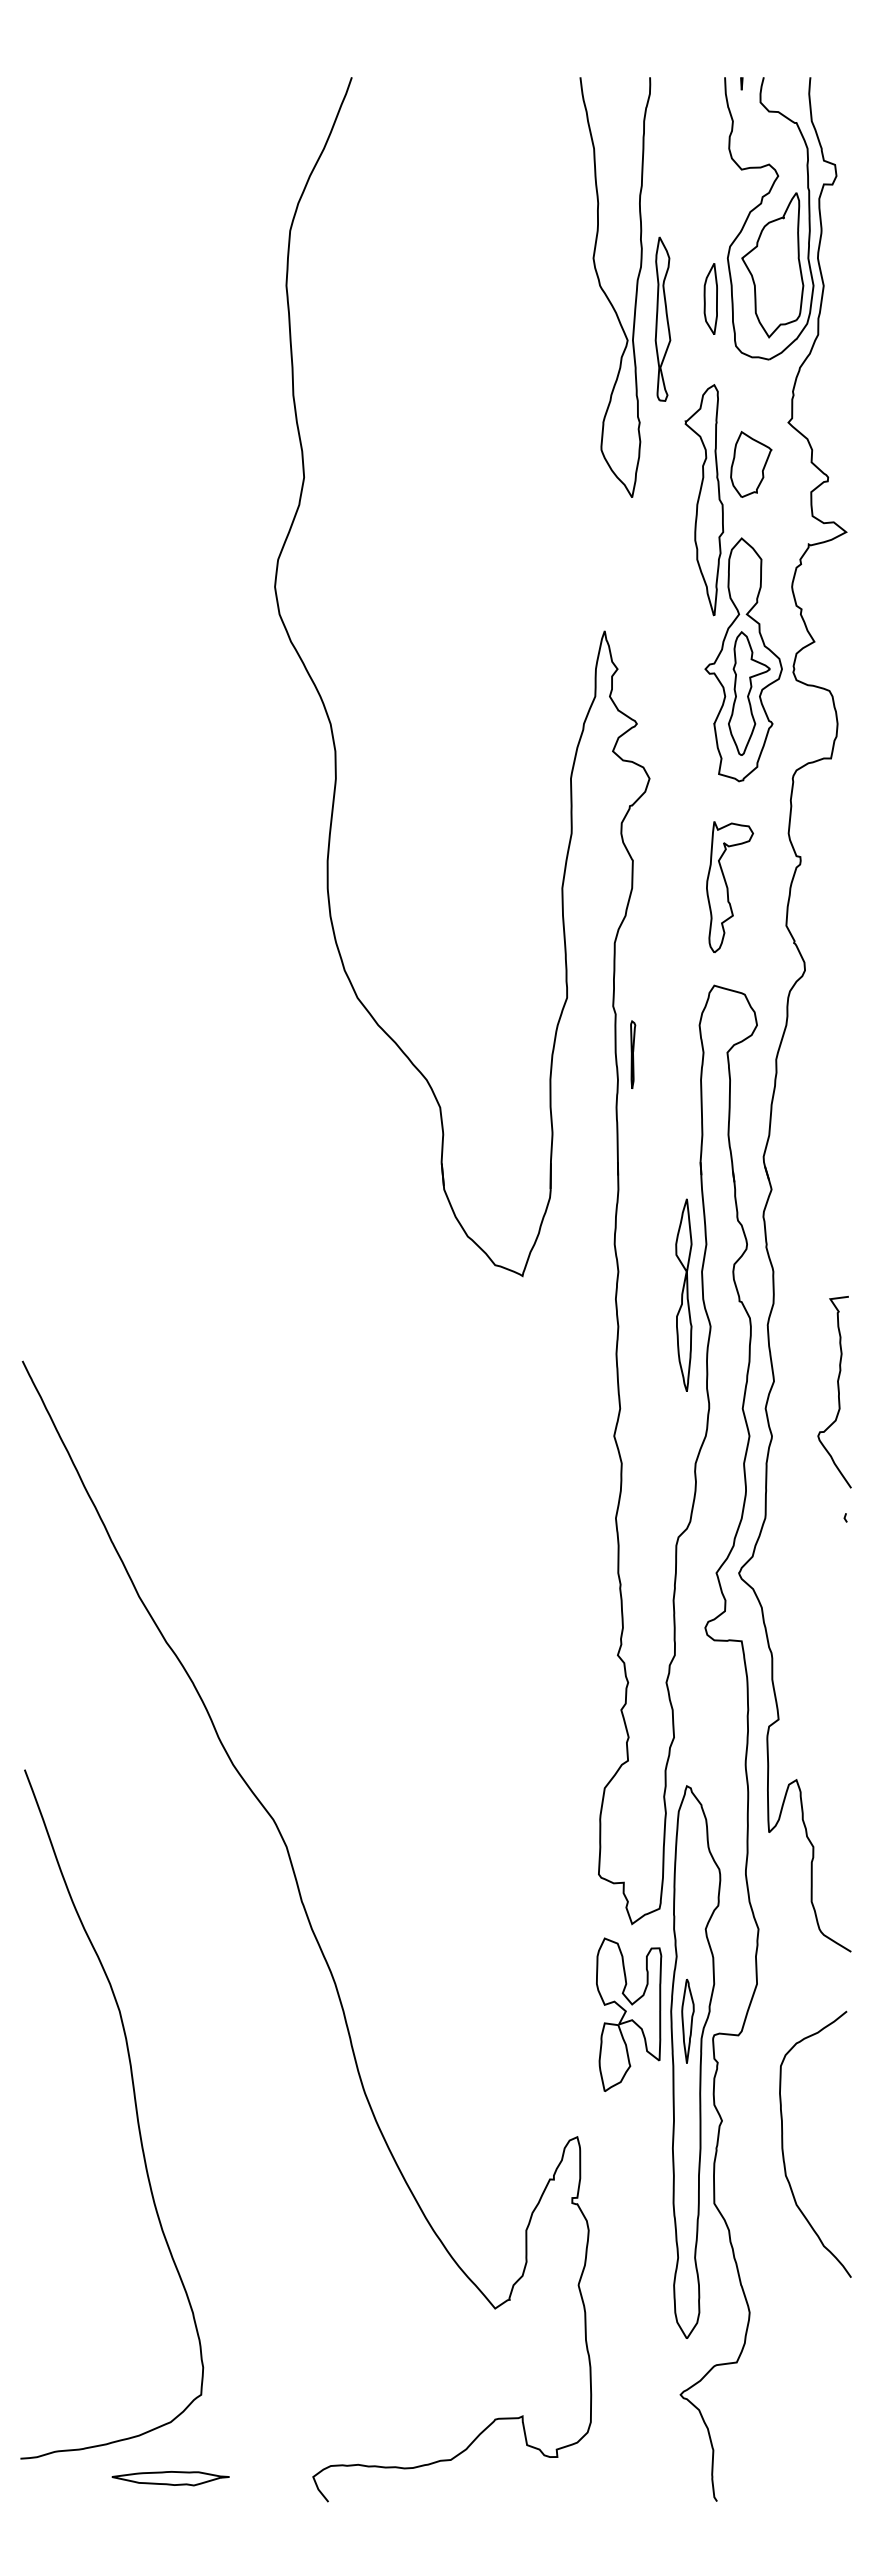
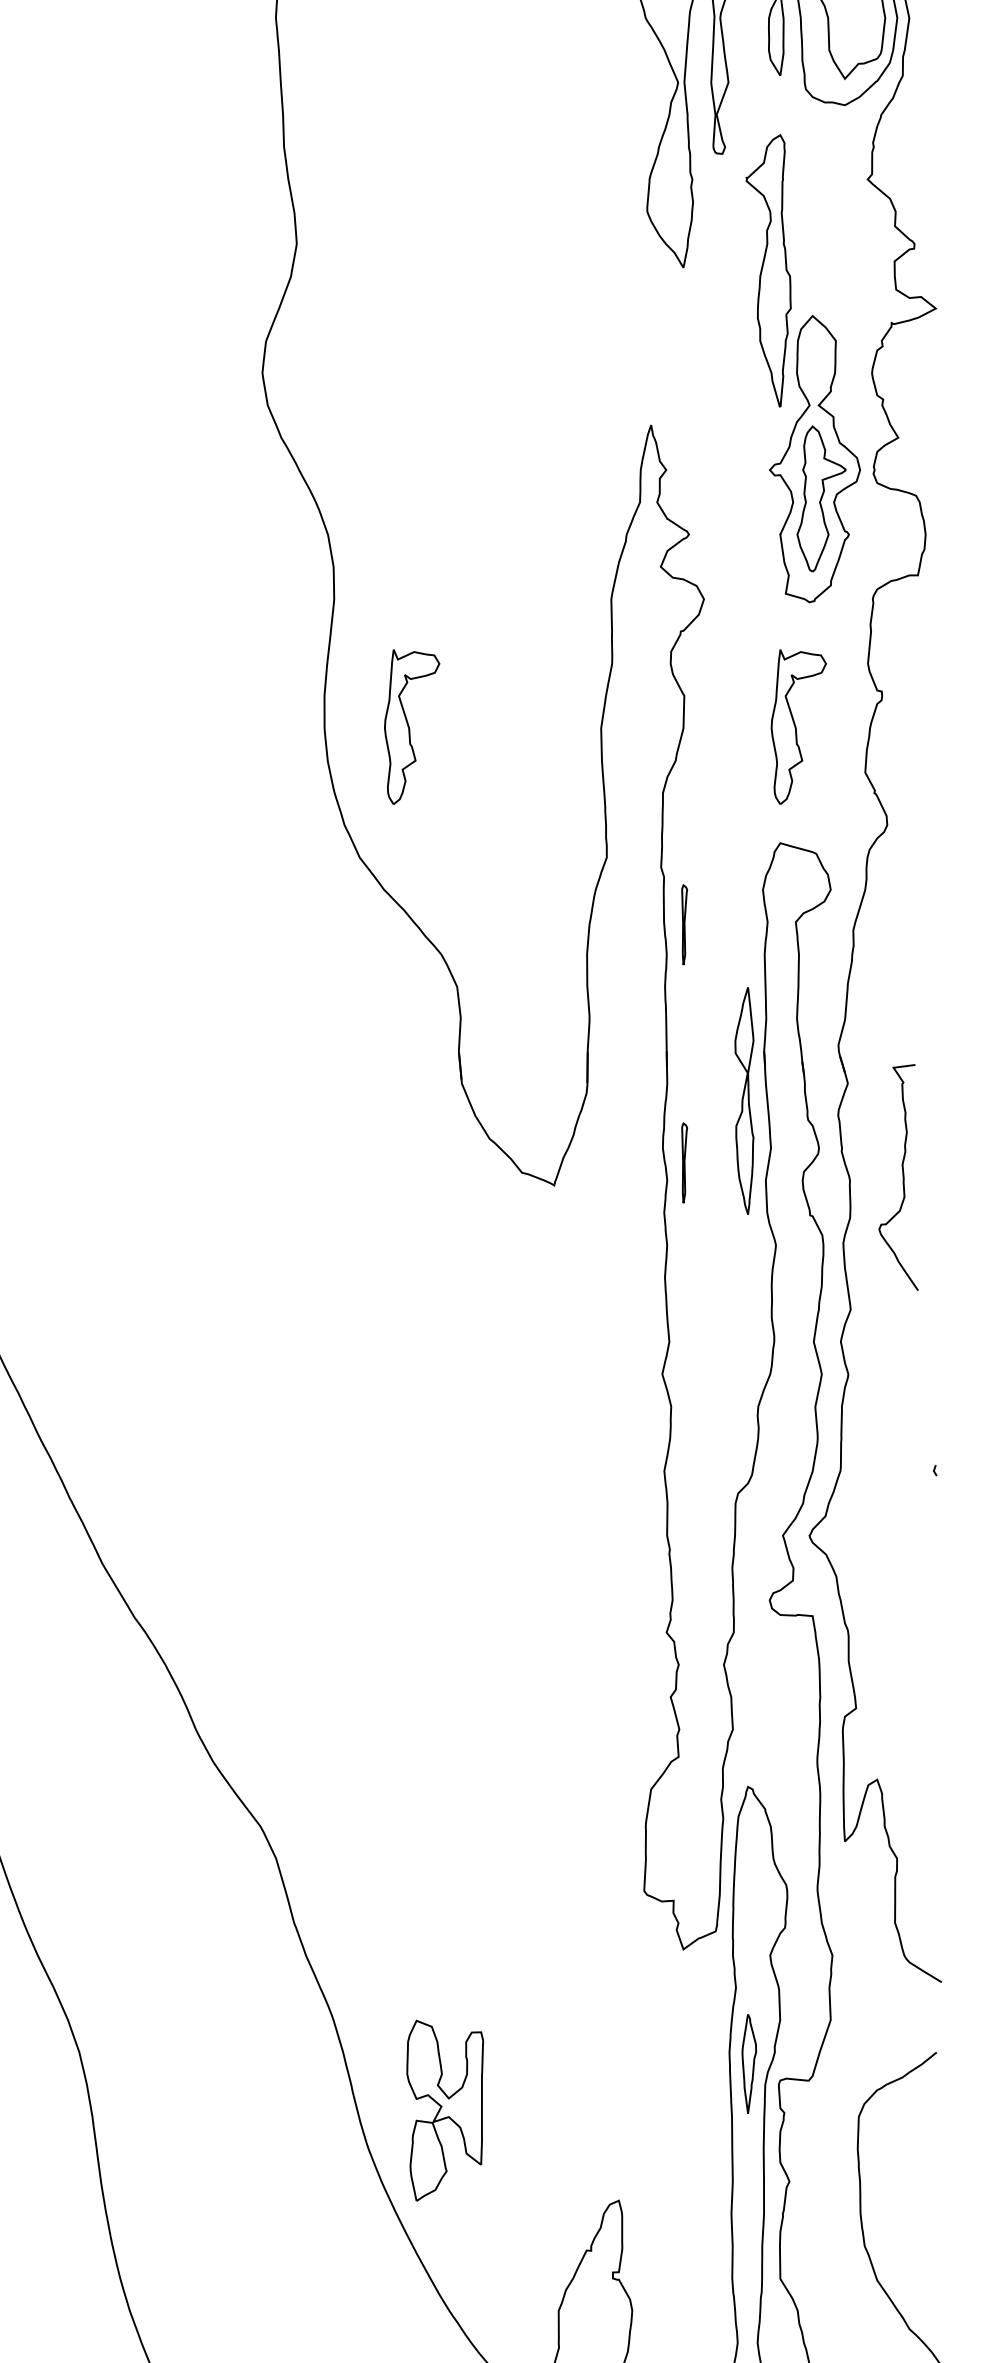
part: (751, 464) -> (824, 228), removed
part: (401, 886) -> (411, 726), added
part: (633, 1256) -> (685, 1162), added
part: (683, 1294) -> (744, 1100), moved
curve: (837, 1390) -> (901, 1175), moved
part: (629, 2014) -> (445, 2110), moved

